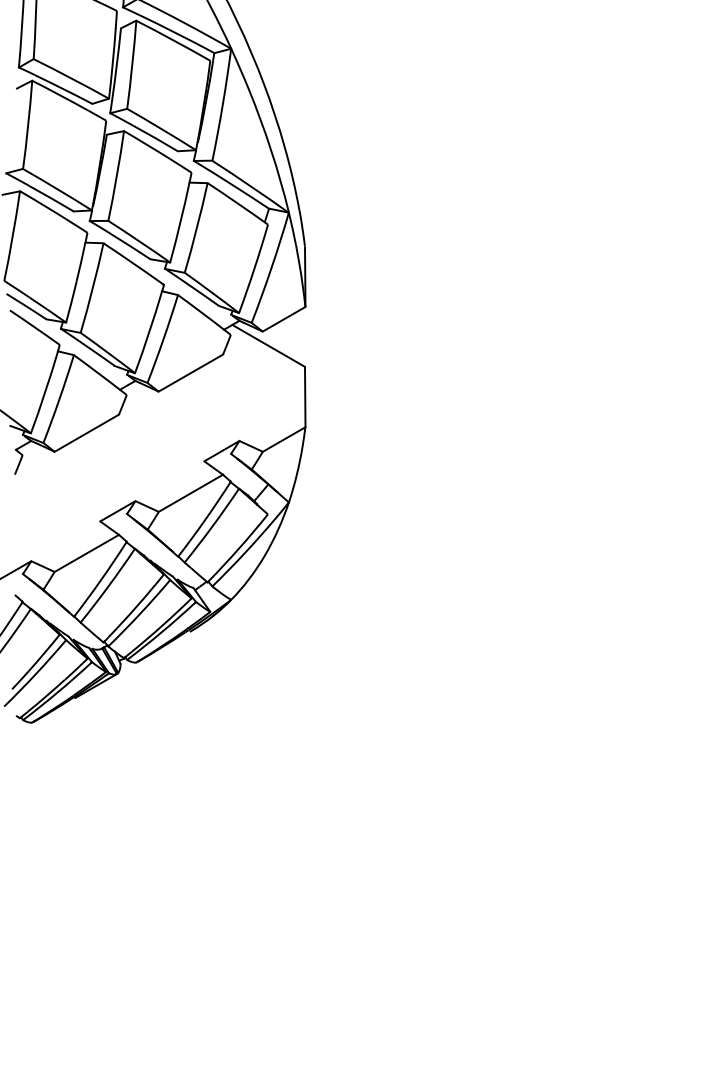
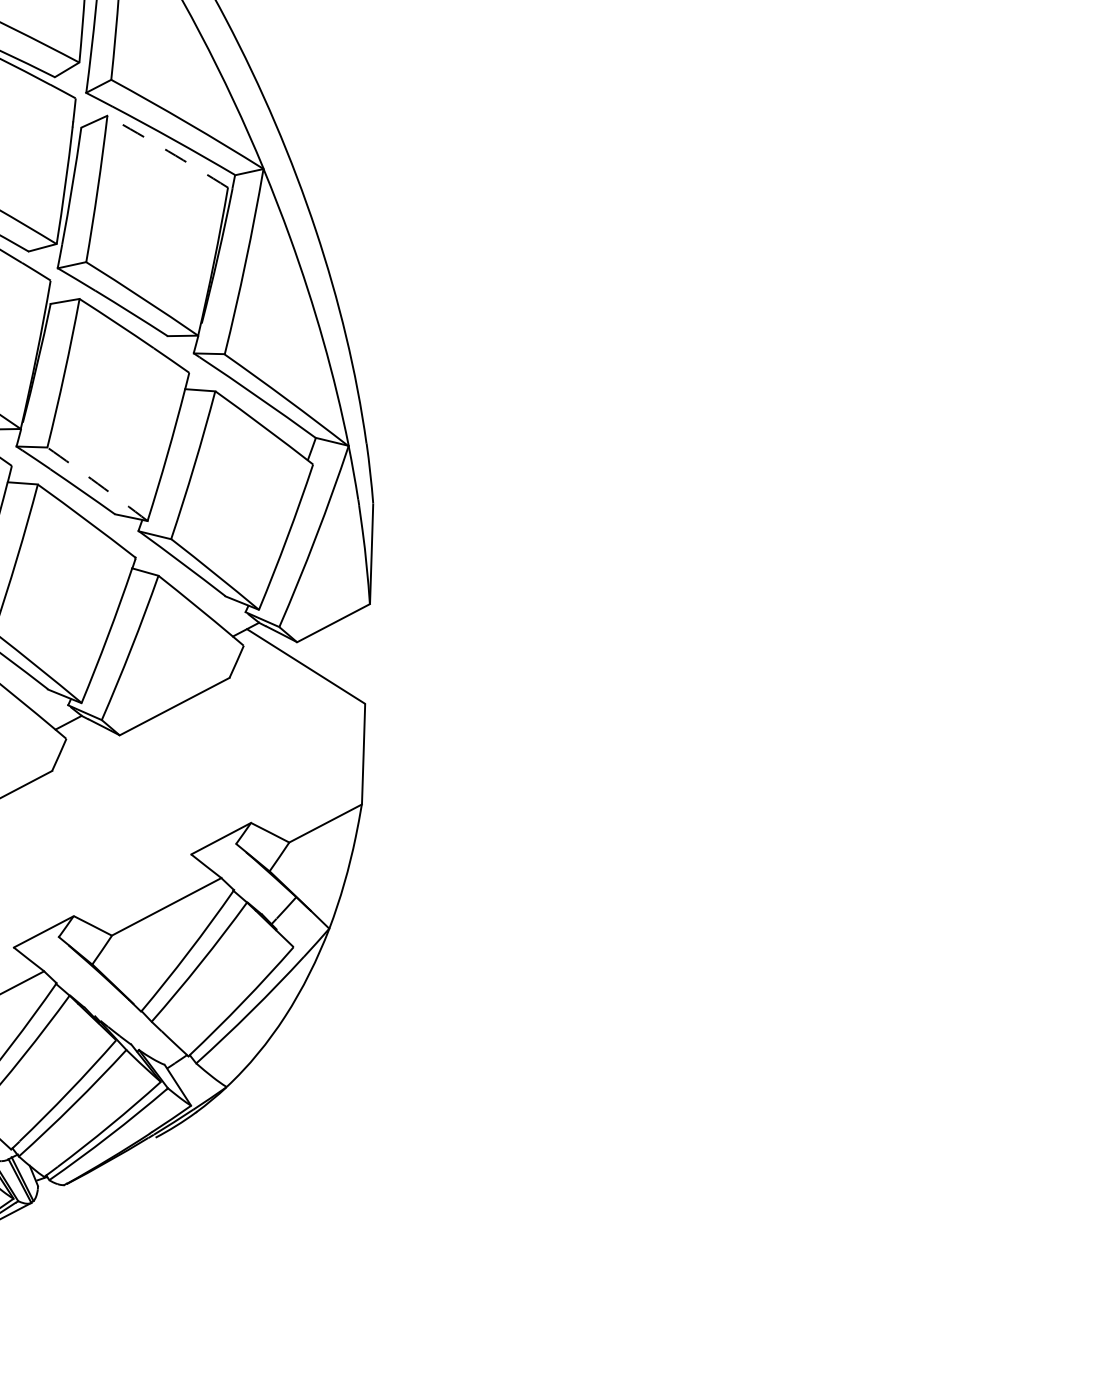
arc: (173, 40) -> (167, 151), solid -> dashed
arc: (139, 241) -> (97, 483), solid -> dashed

